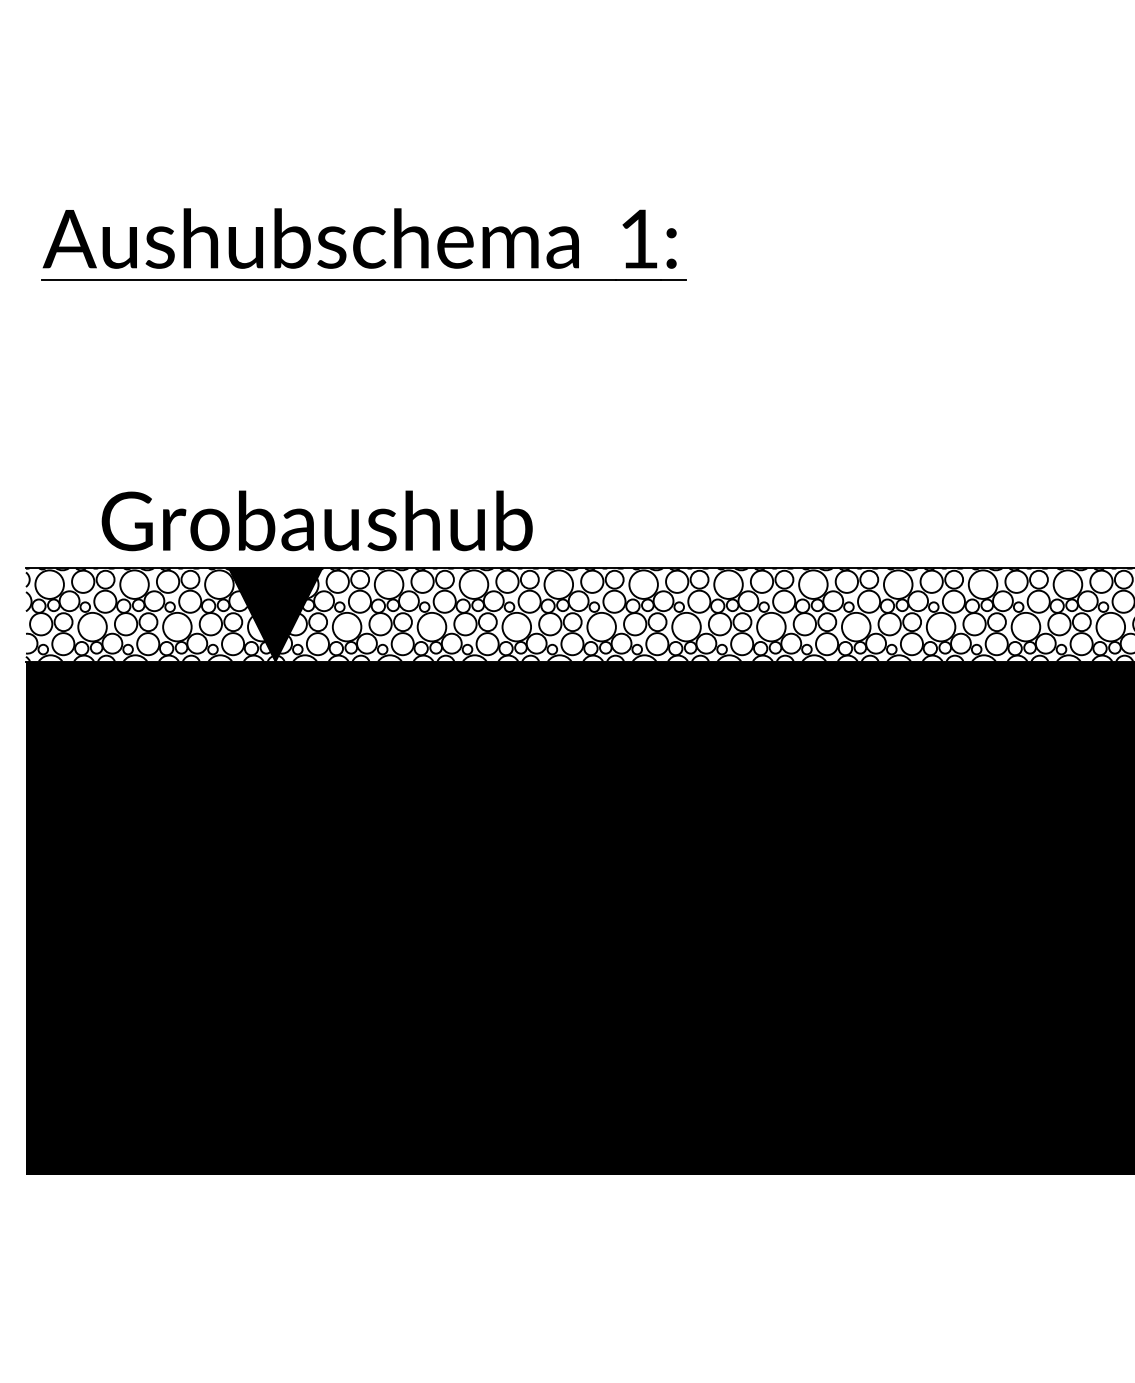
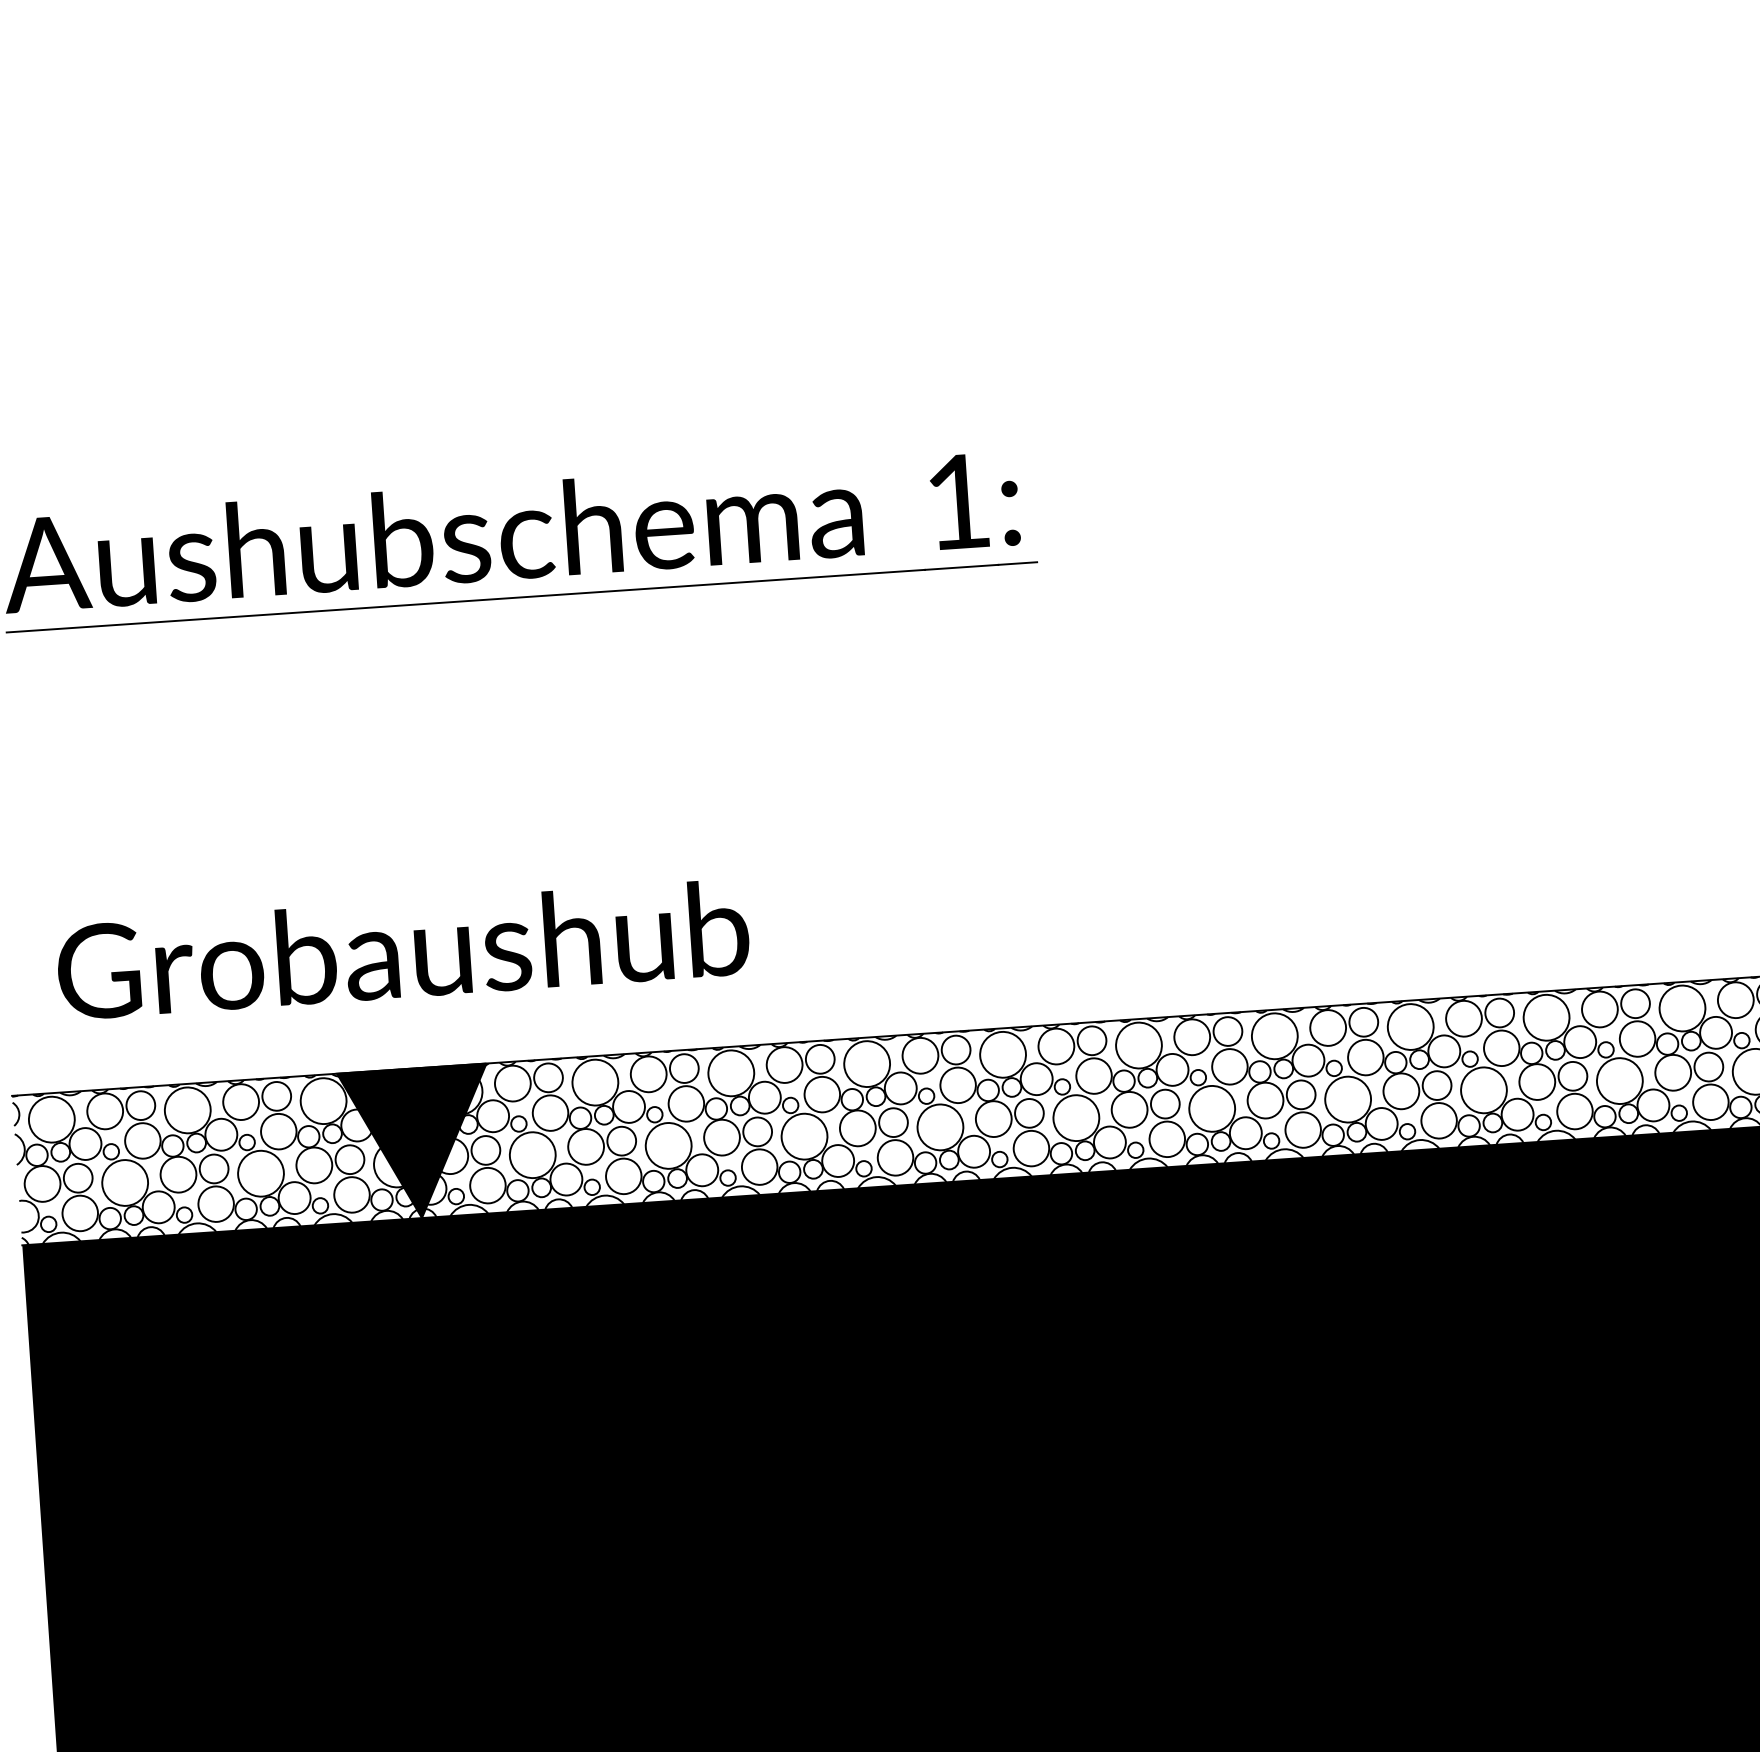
text: (316, 520) -> (401, 949), moved

